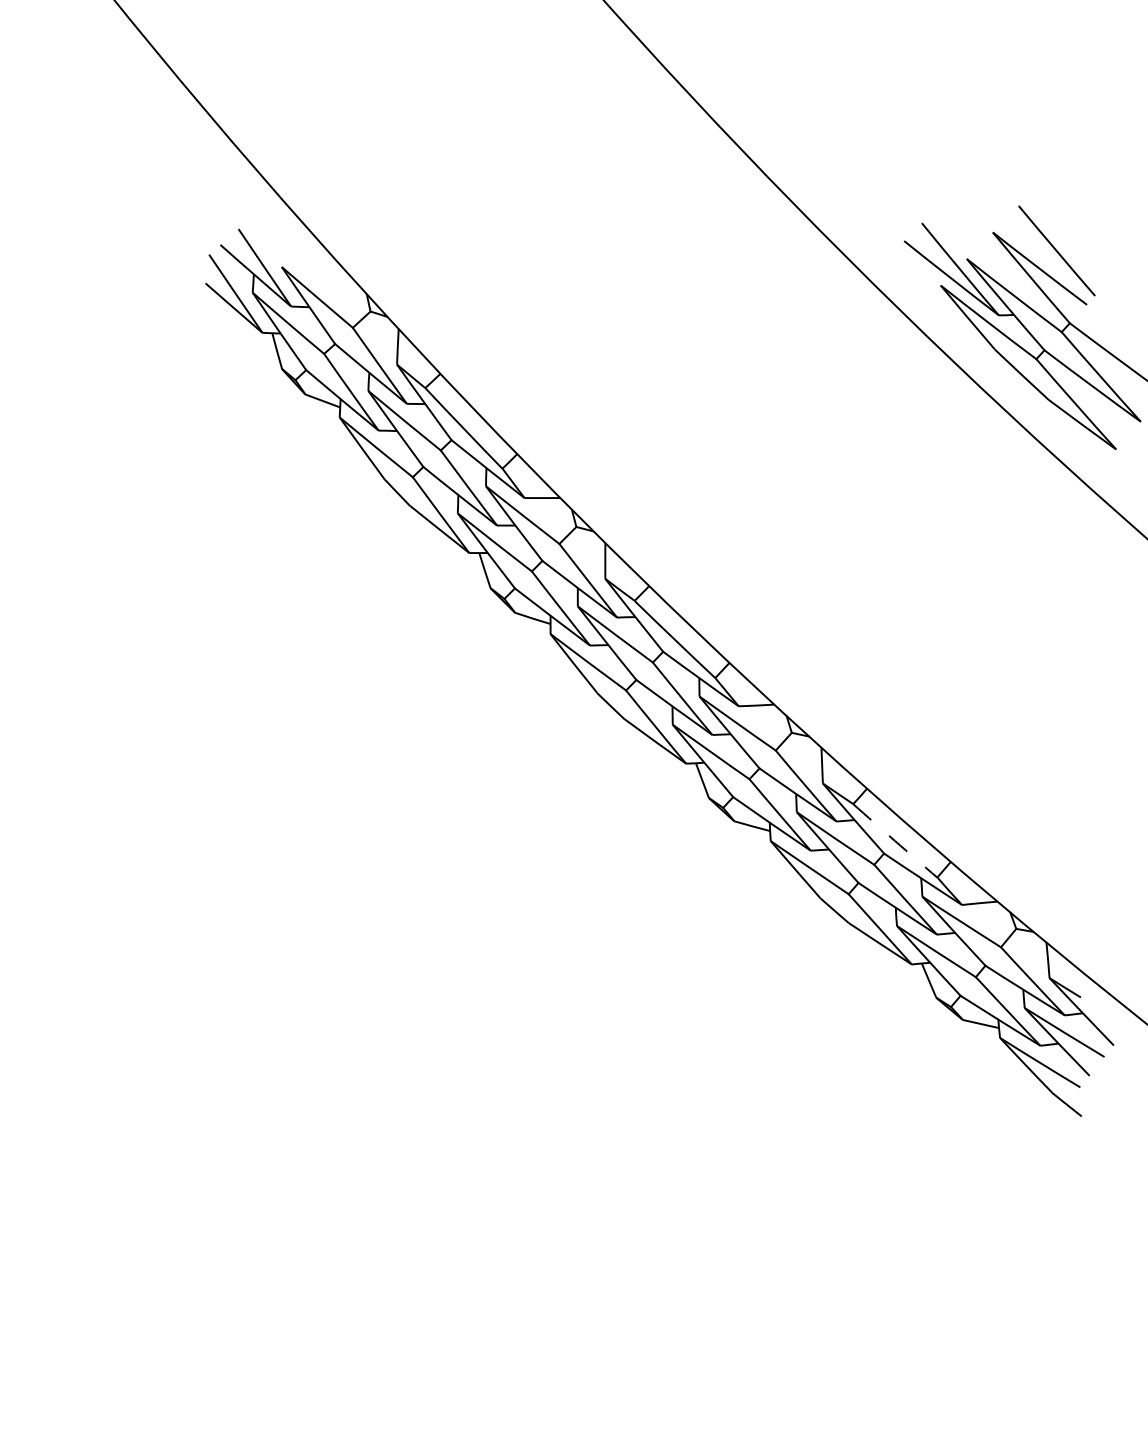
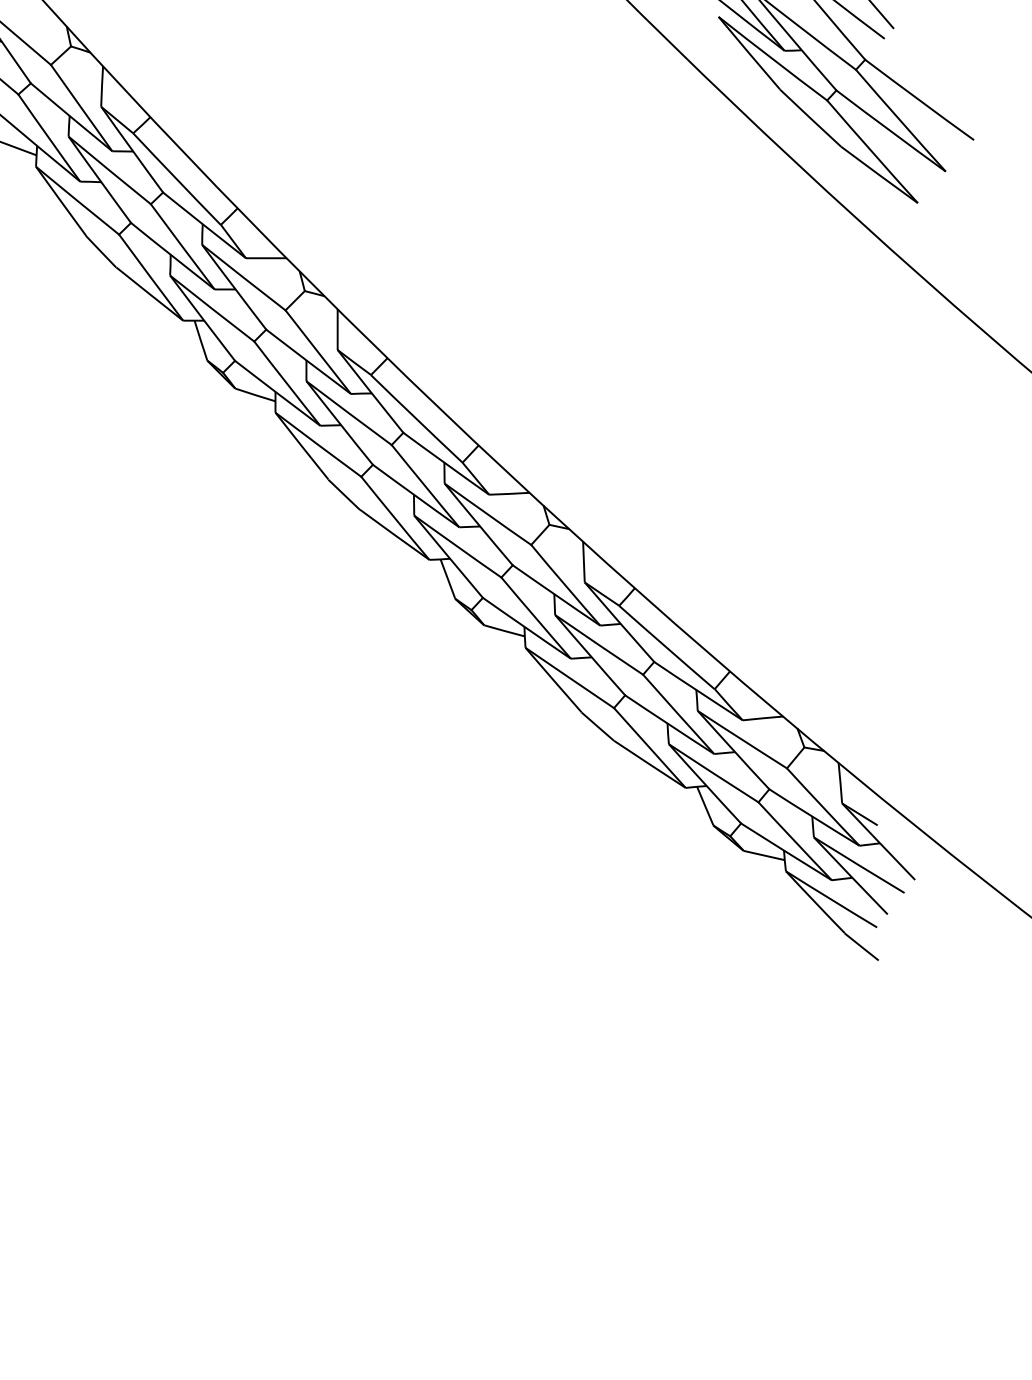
arc: (895, 841) -> (667, 648), dashed -> solid

